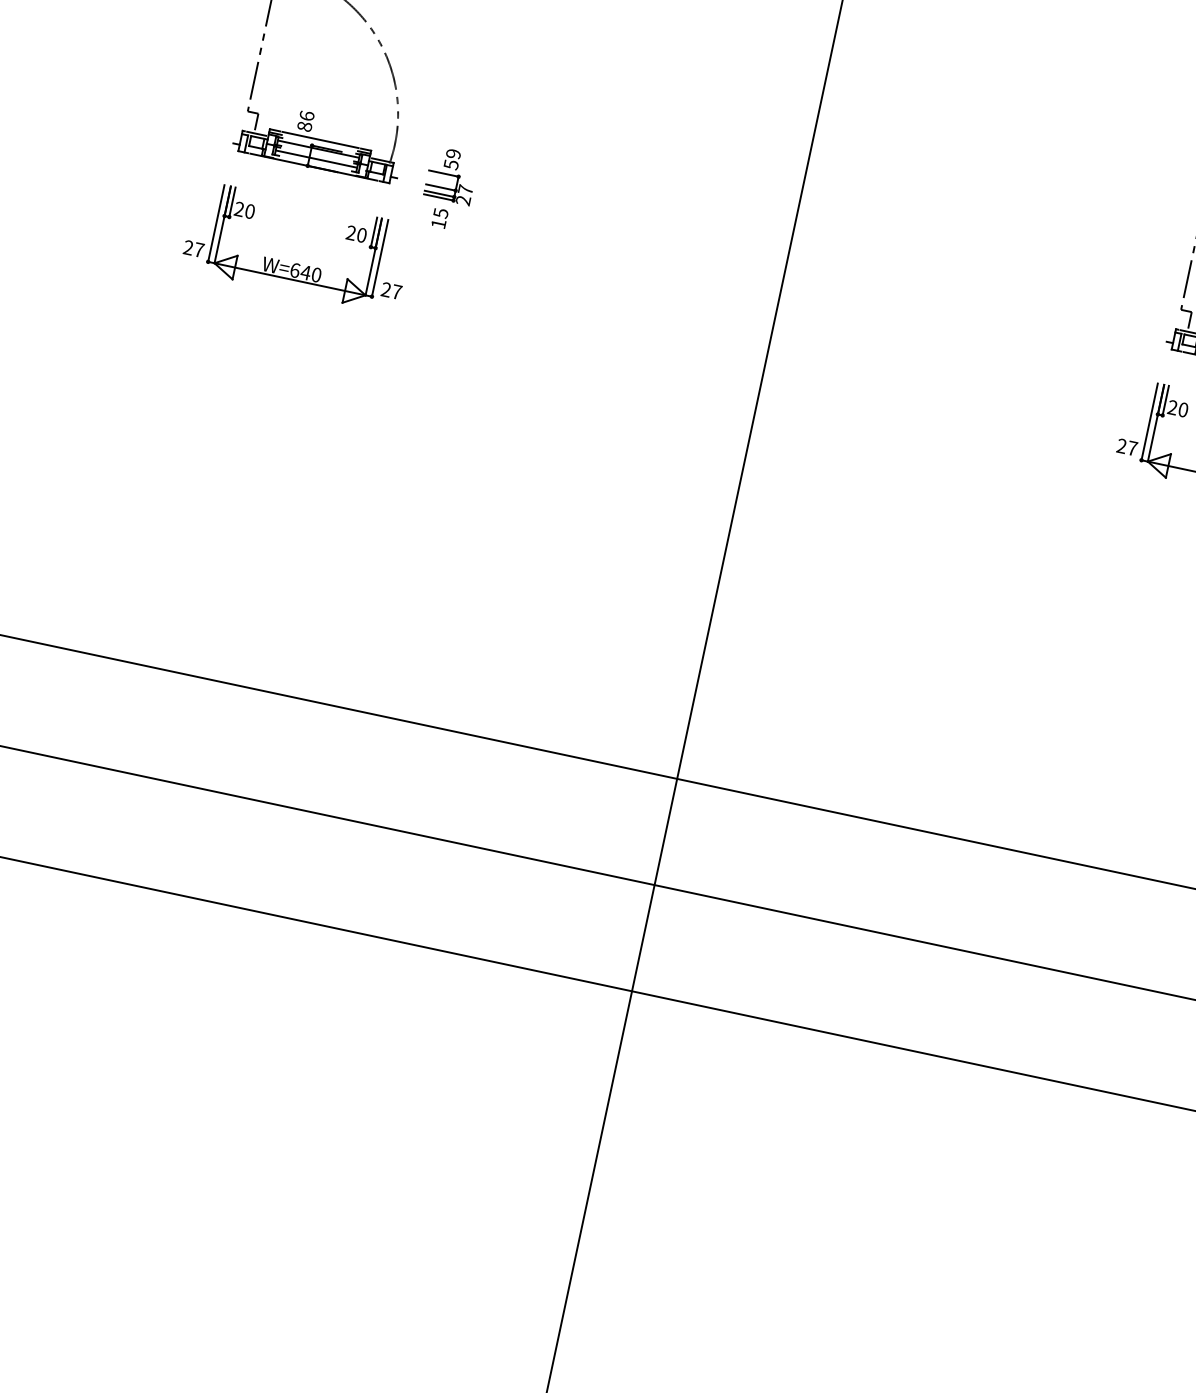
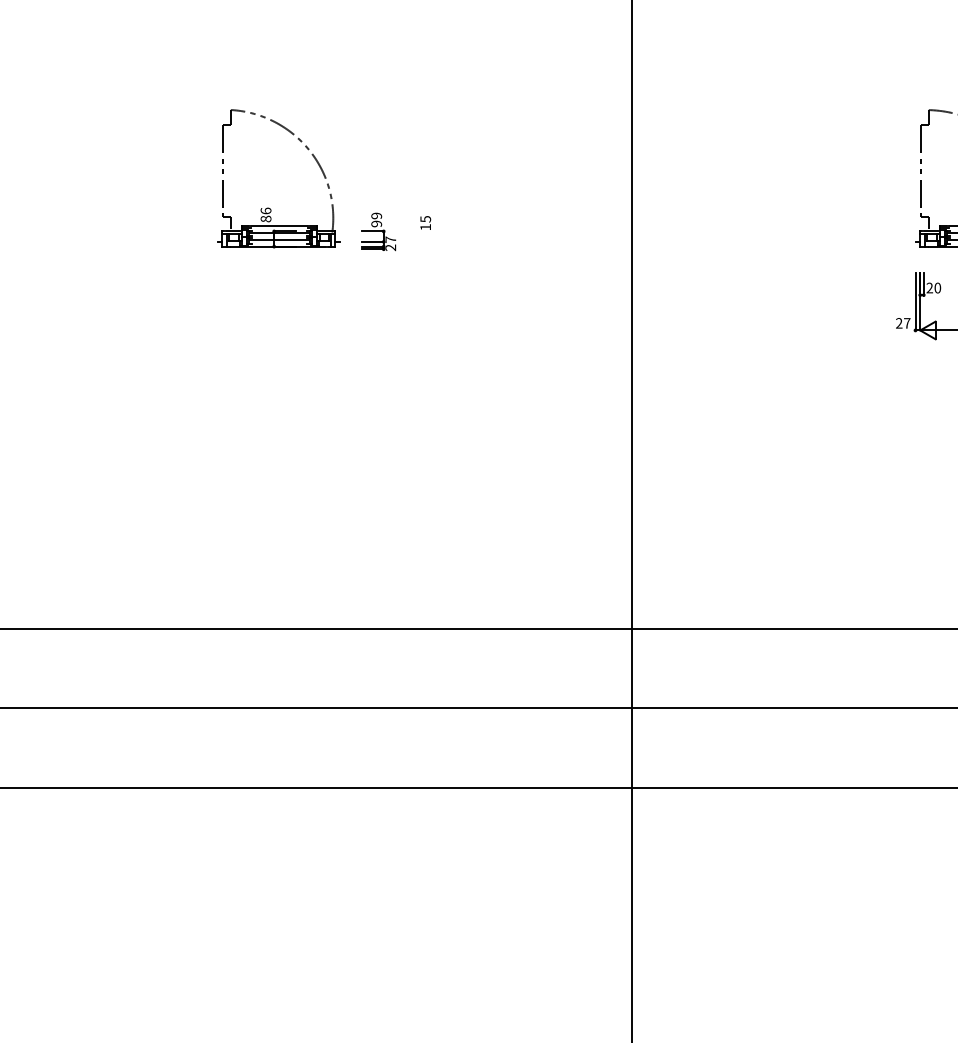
text: (451, 164) -> (376, 223), 59 -> 99
text: (439, 217) -> (425, 222), moved
part: (294, 263) -> (279, 318), removed

